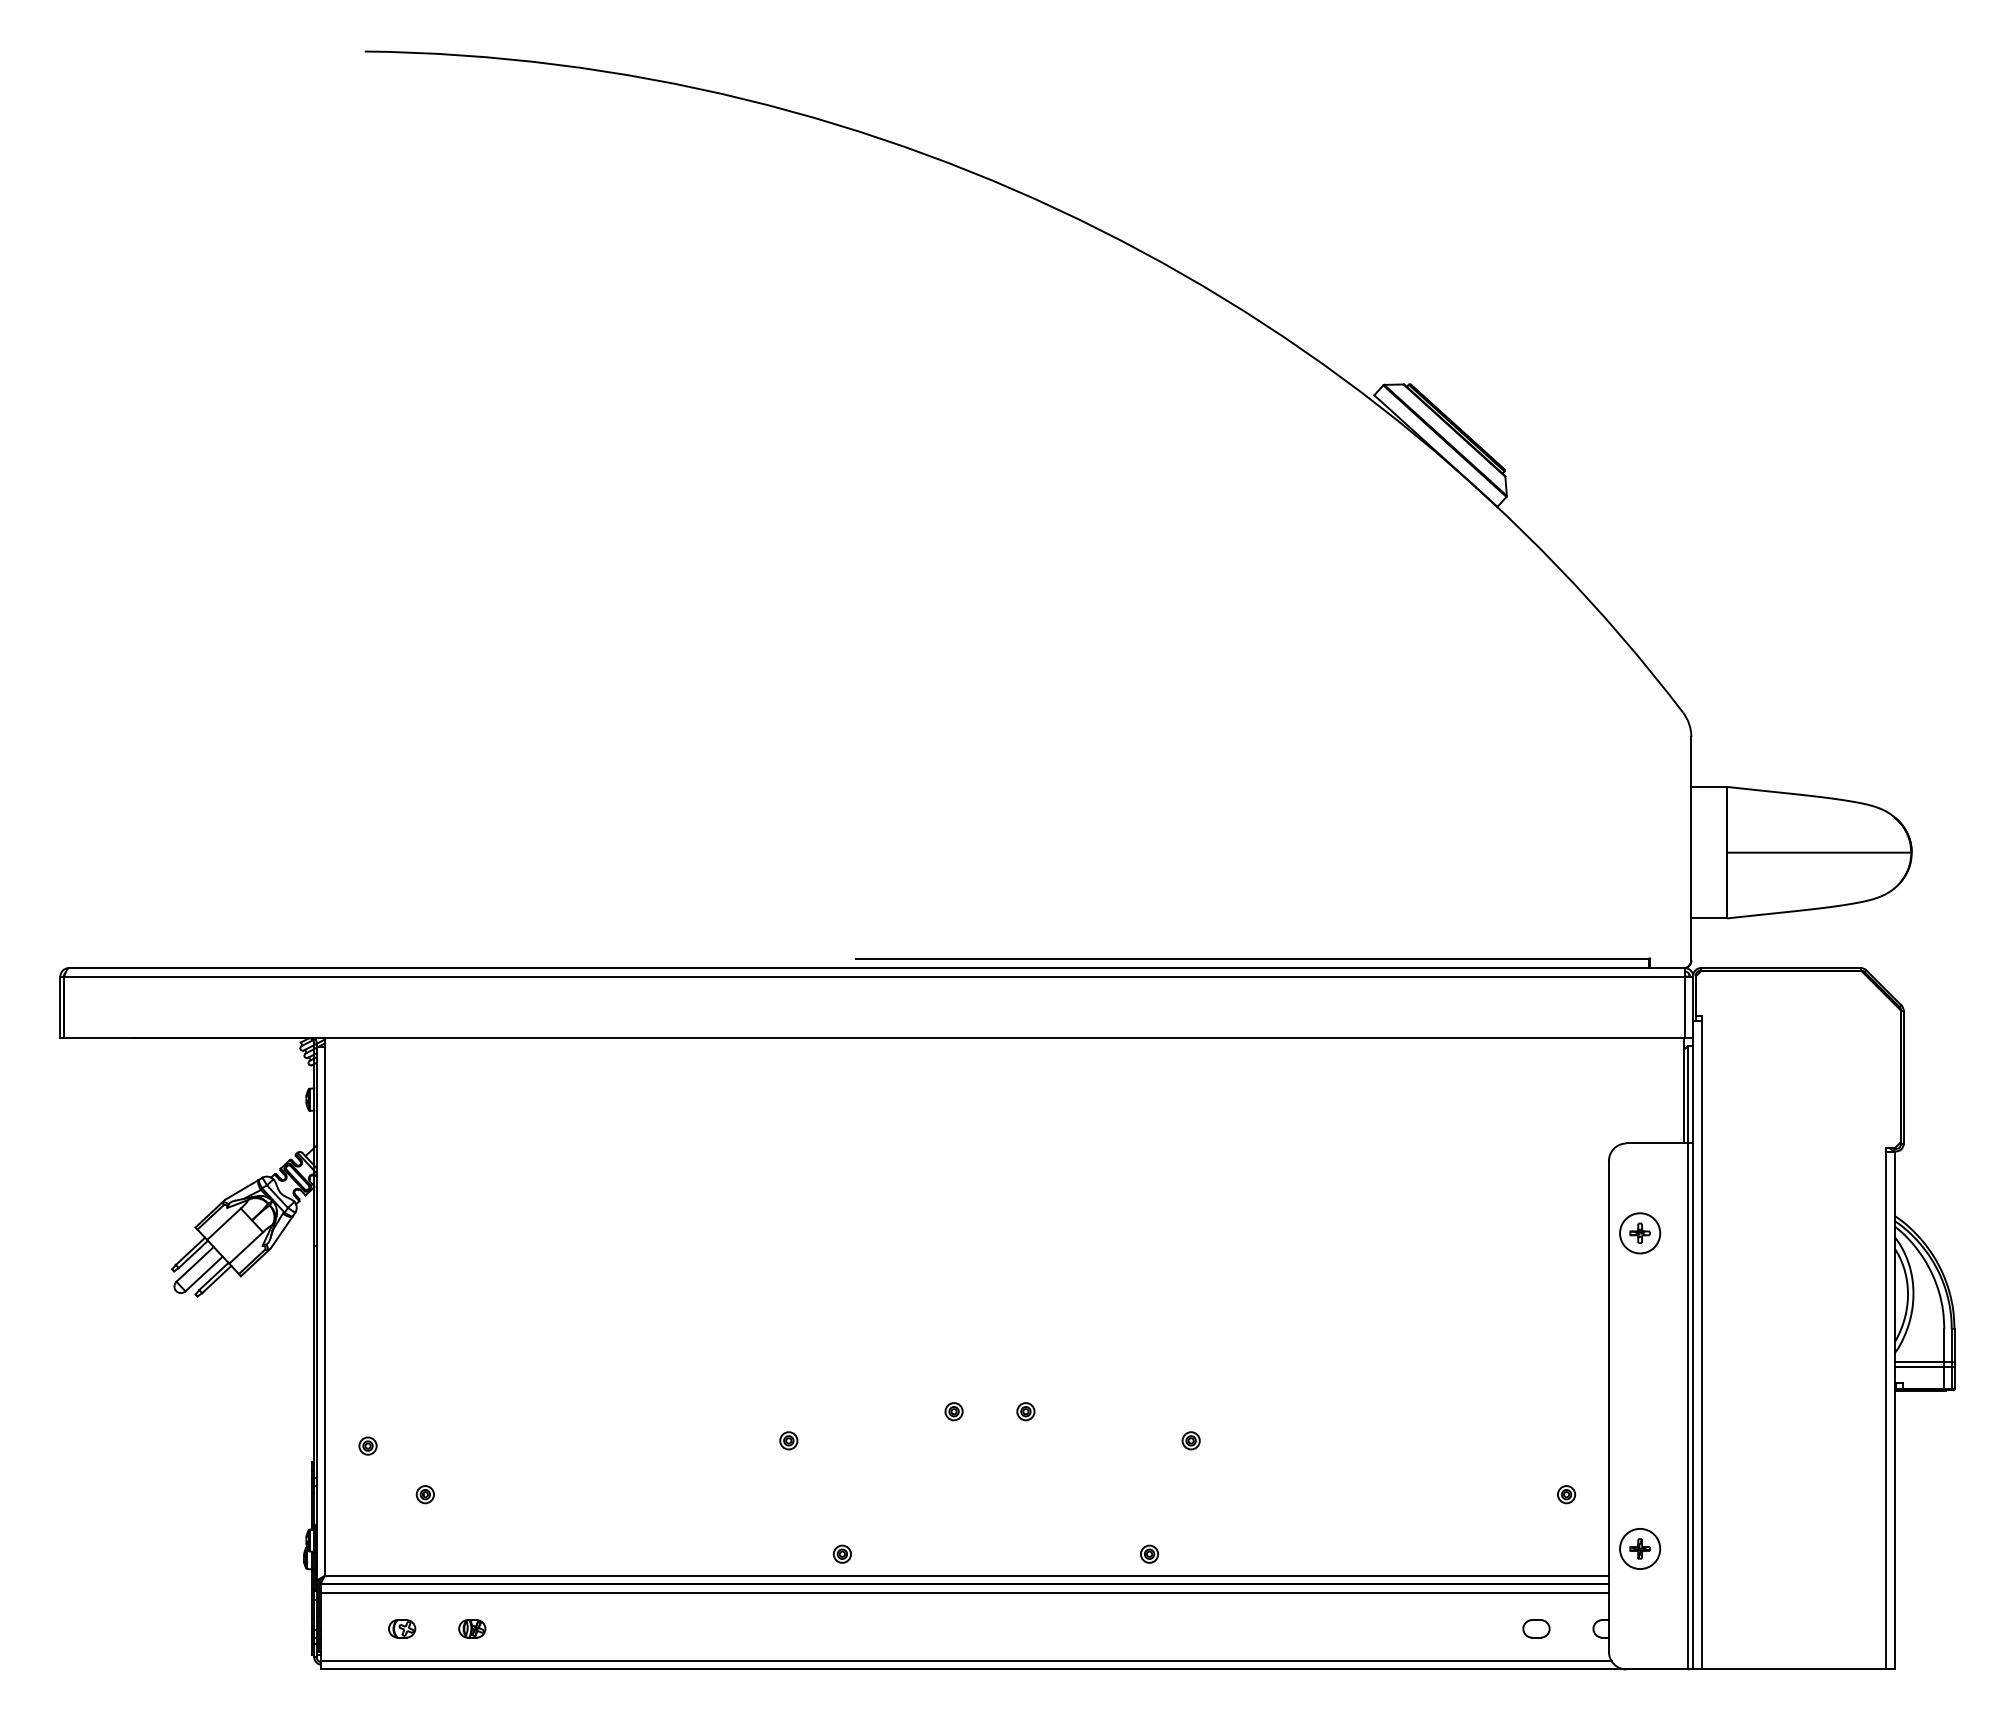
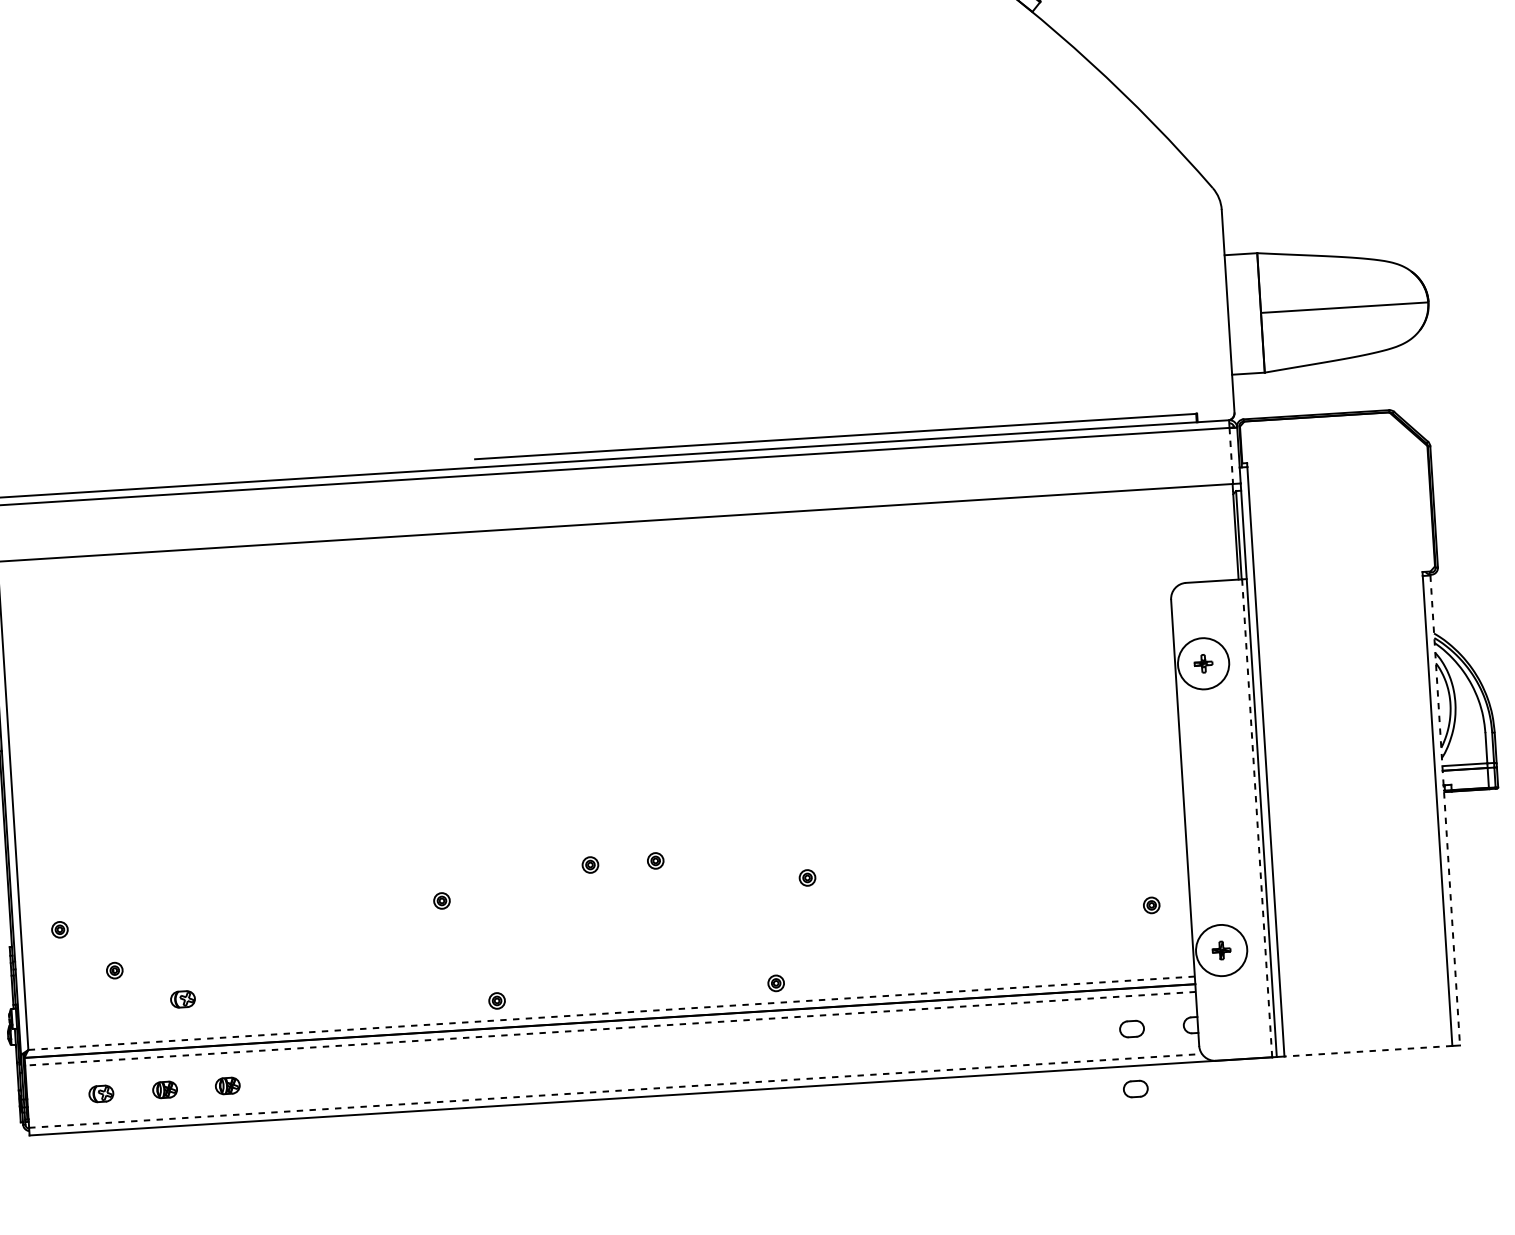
line: (1684, 1007) -> (1230, 456), solid -> dashed
circle: (1640, 1233) -> (1203, 663), size x1.4
line: (1688, 1406) -> (1257, 818), solid -> dashed
line: (1894, 1410) -> (1444, 810), solid -> dashed
part: (498, 1530) -> (183, 999), added
circle: (1640, 1548) -> (1221, 950), size x1.4
line: (967, 1575) -> (611, 1013), solid -> dashed
line: (964, 1592) -> (610, 1028), solid -> dashed
part: (541, 1628) -> (227, 1085), added
line: (966, 1661) -> (616, 1091), solid -> dashed
line: (1793, 1669) -> (1367, 1051), solid -> dashed
part: (1536, 1694) -> (1135, 1088), added

